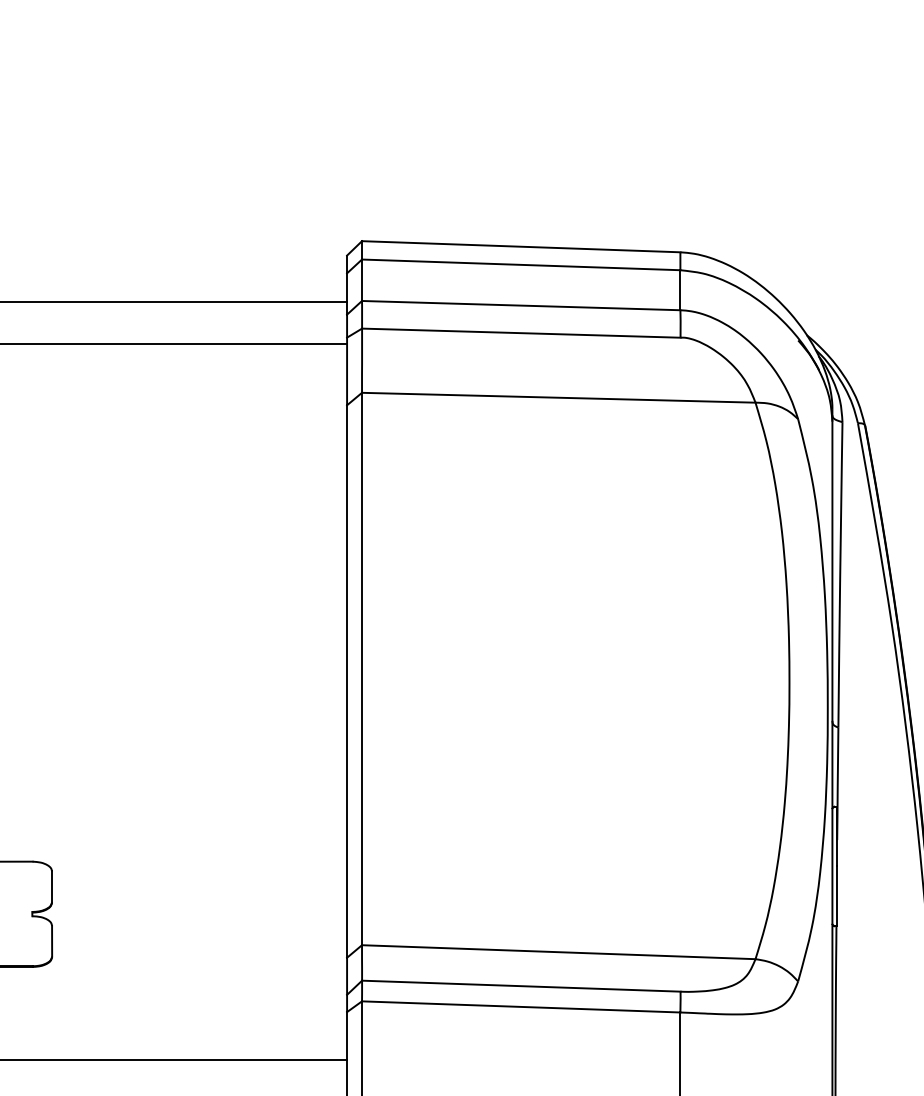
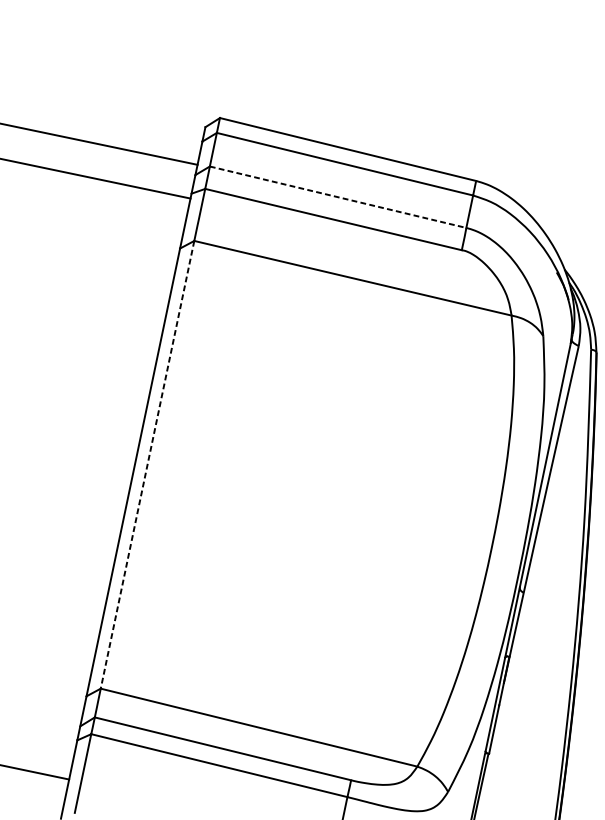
line: (521, 305) -> (338, 197), solid -> dashed
line: (362, 669) -> (147, 465), solid -> dashed

